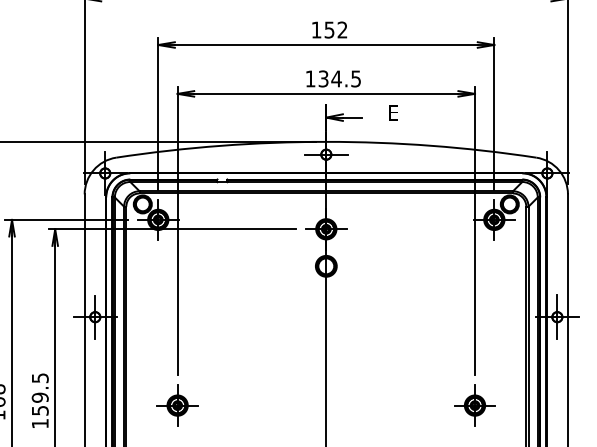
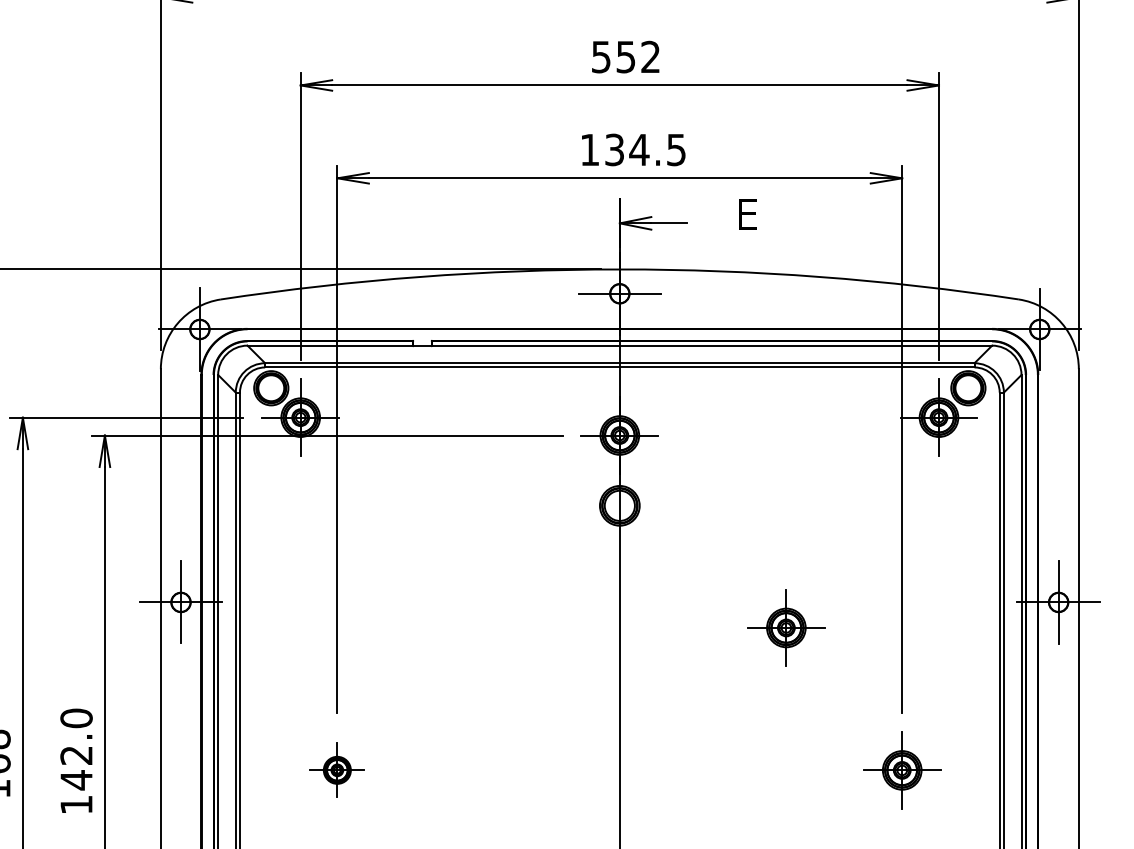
text: (316, 29) -> (601, 56), 152 -> 552
part: (413, 330) -> (785, 627), added
text: (39, 394) -> (75, 749), 159.5 -> 142.0
part: (177, 405) -> (337, 770), size x0.7

